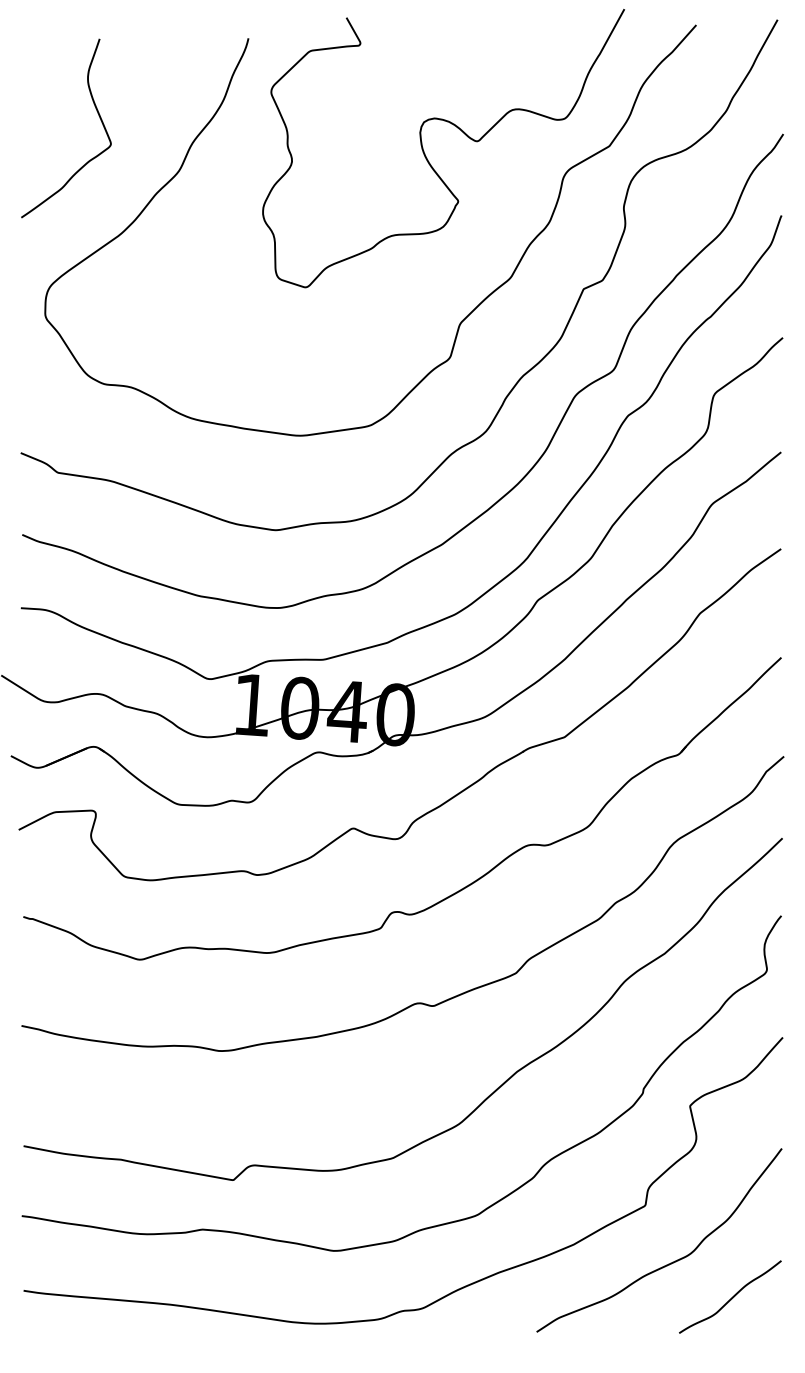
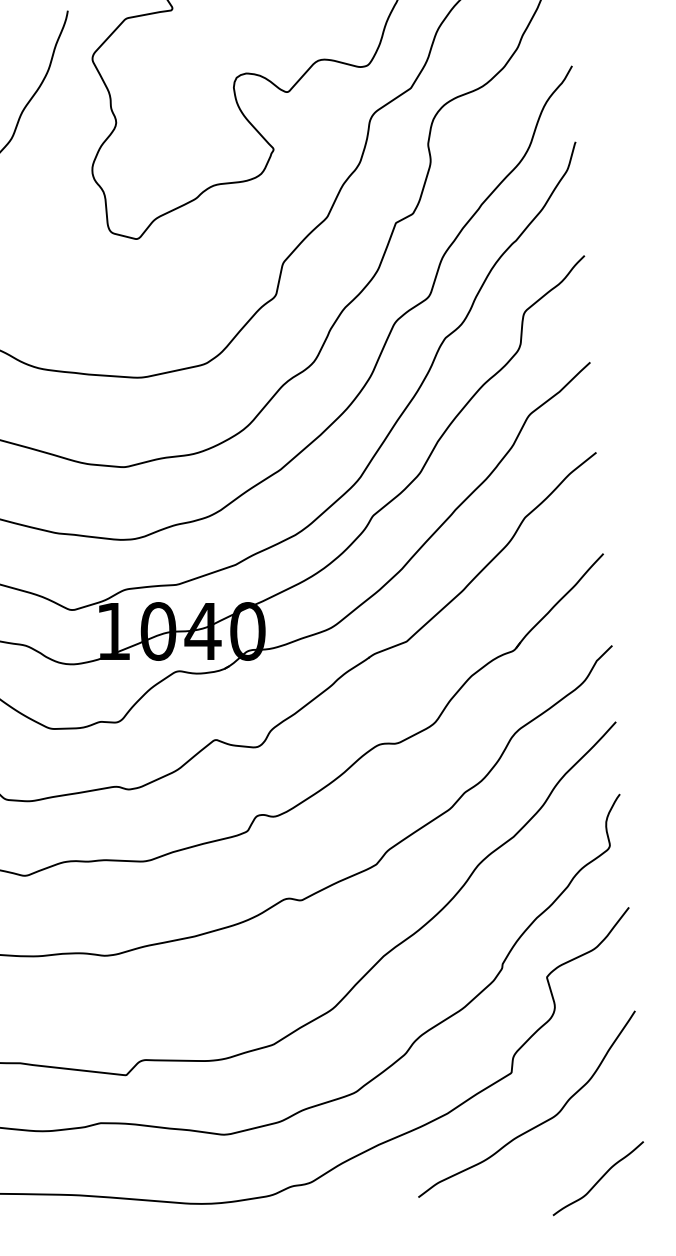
curve: (731, 1297) -> (599, 1178), moved

